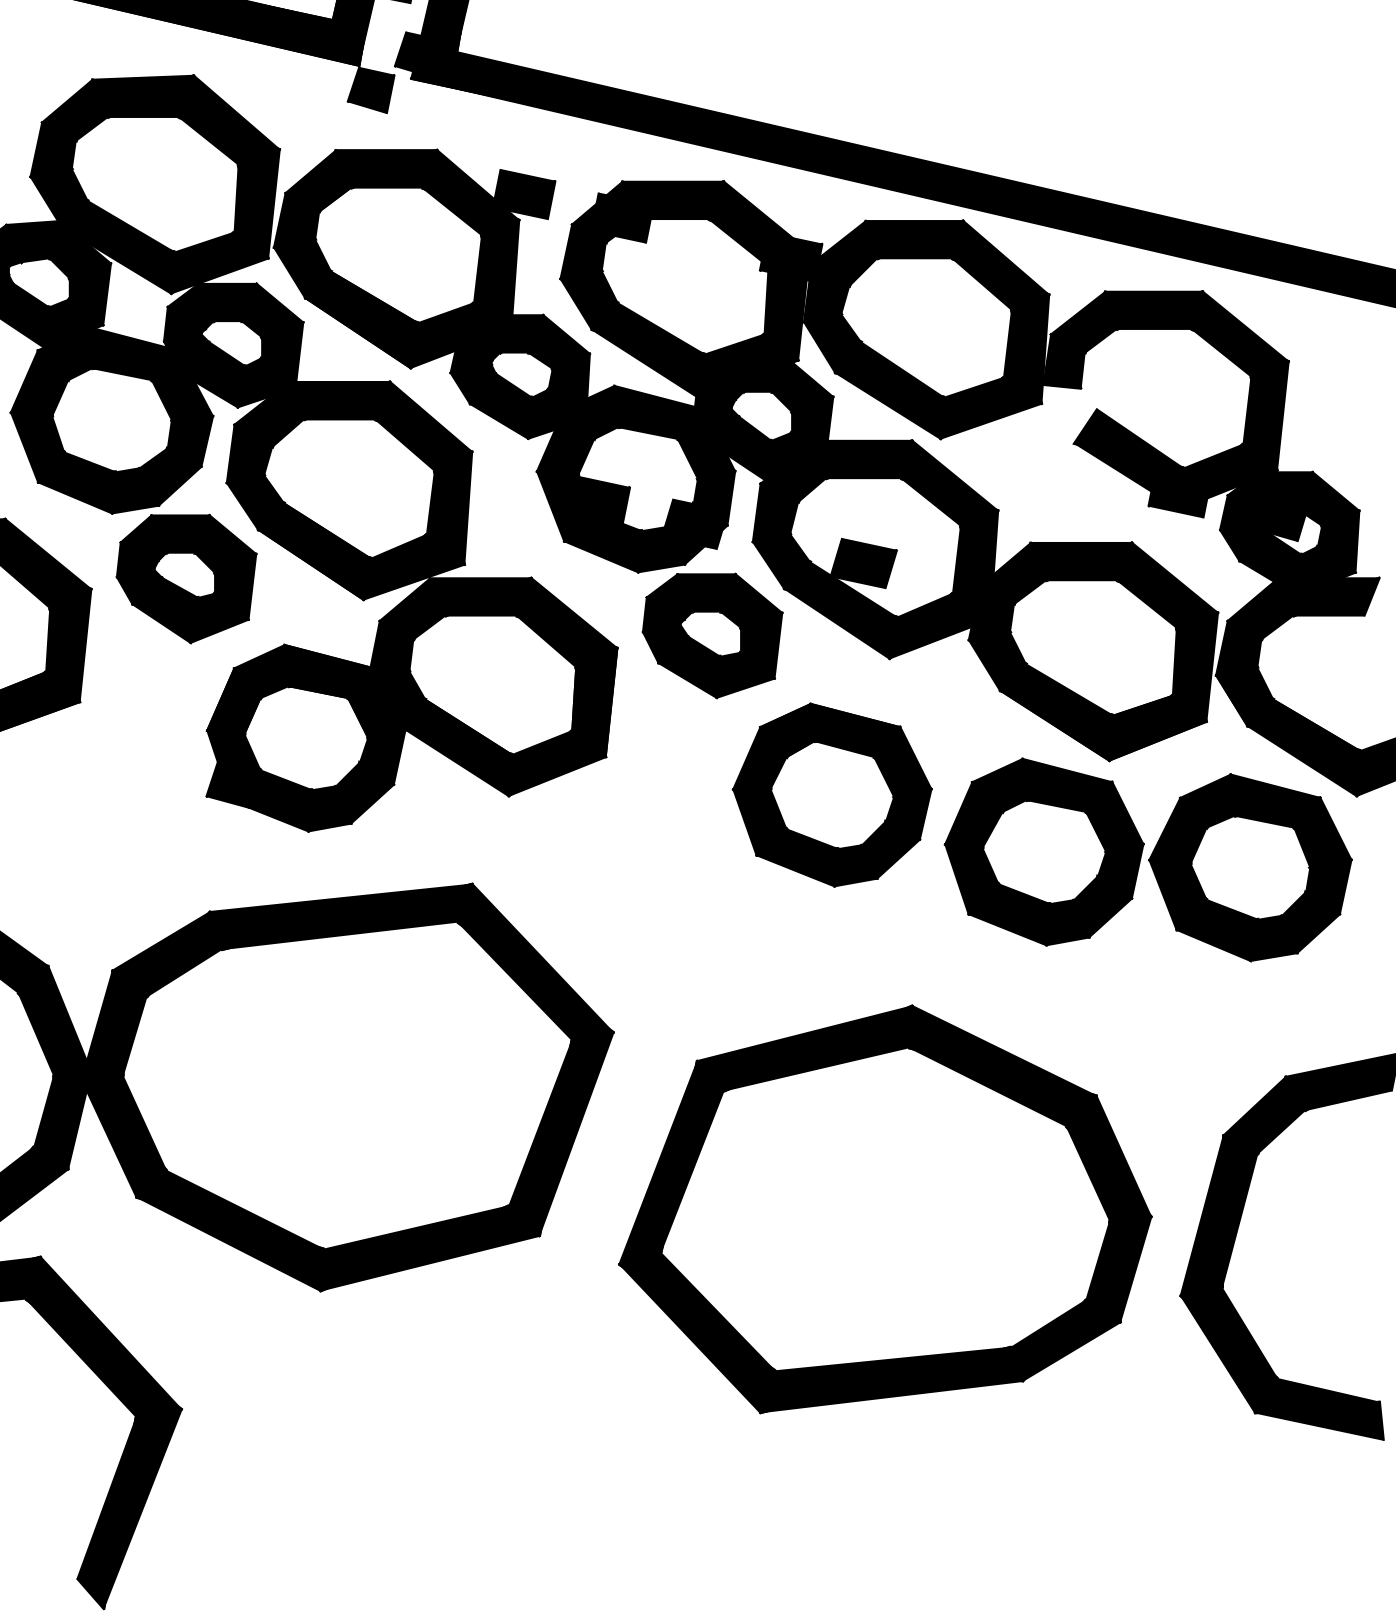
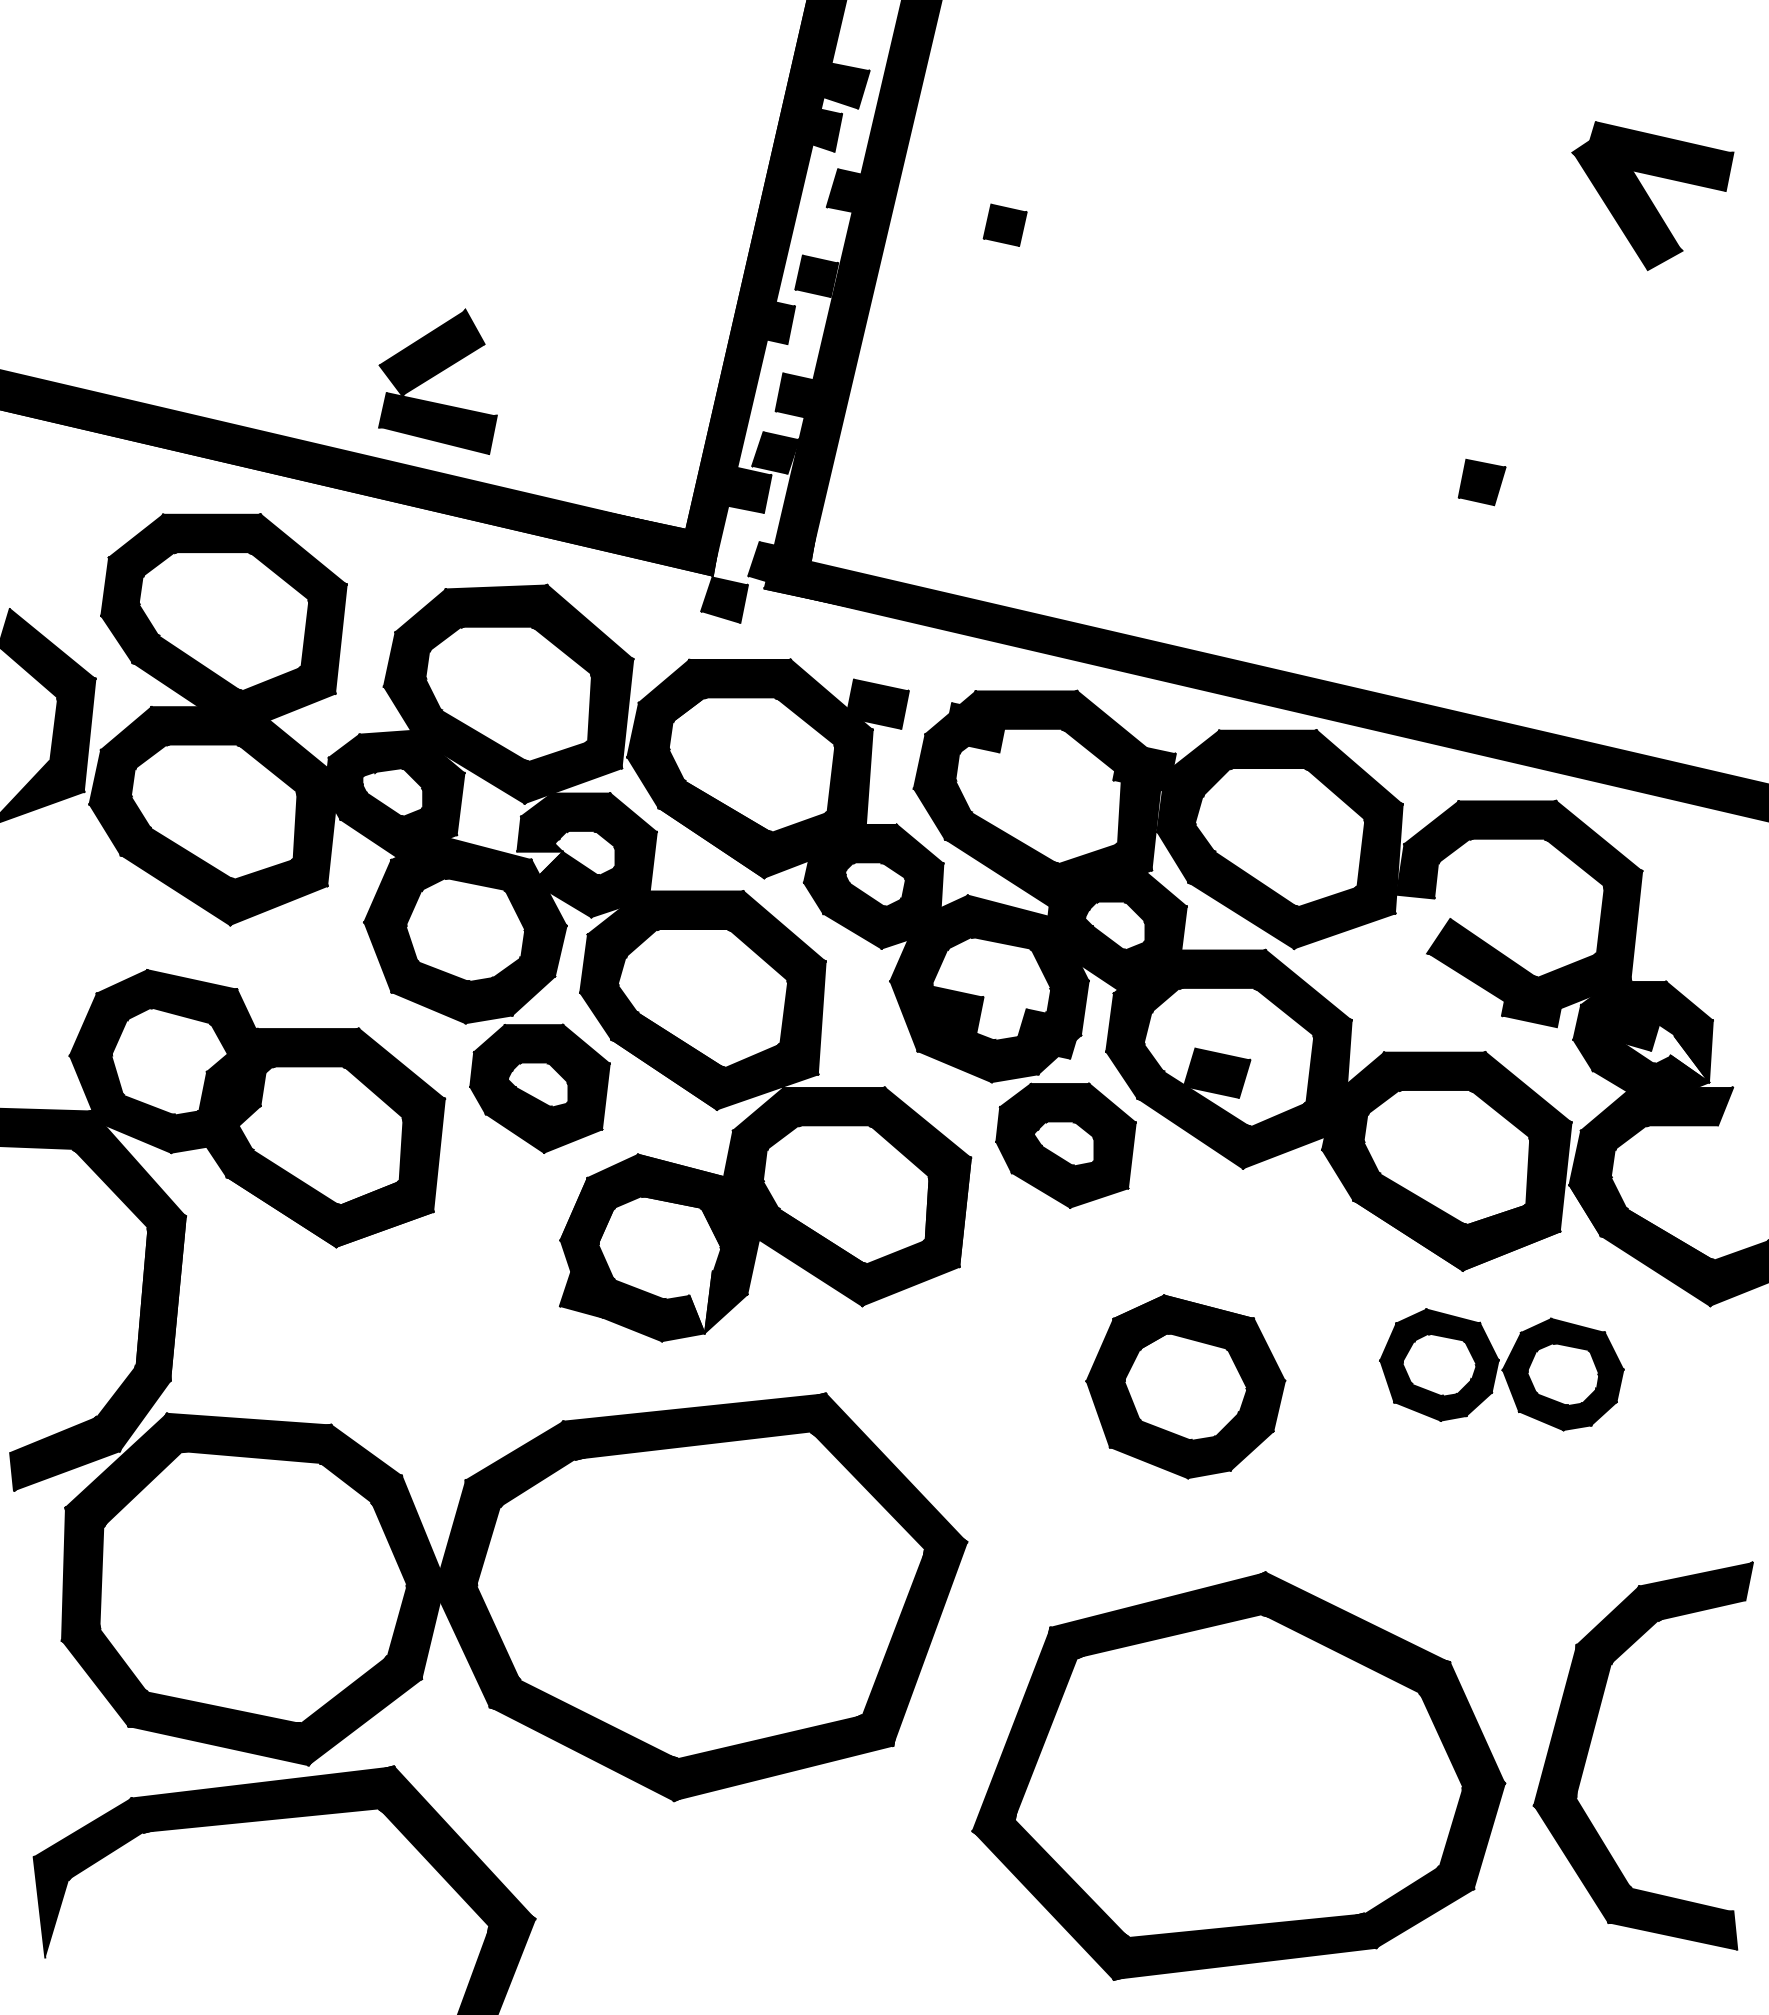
fill: (186, 356) -> (539, 866), removed
fill: (1336, 549) -> (1689, 1059), removed
fill: (347, 792) -> (700, 1302), removed
part: (832, 794) -> (1185, 1386), moved
part: (1148, 859) -> (1501, 1369), size x0.6
part: (885, 1208) -> (1238, 1775), moved

